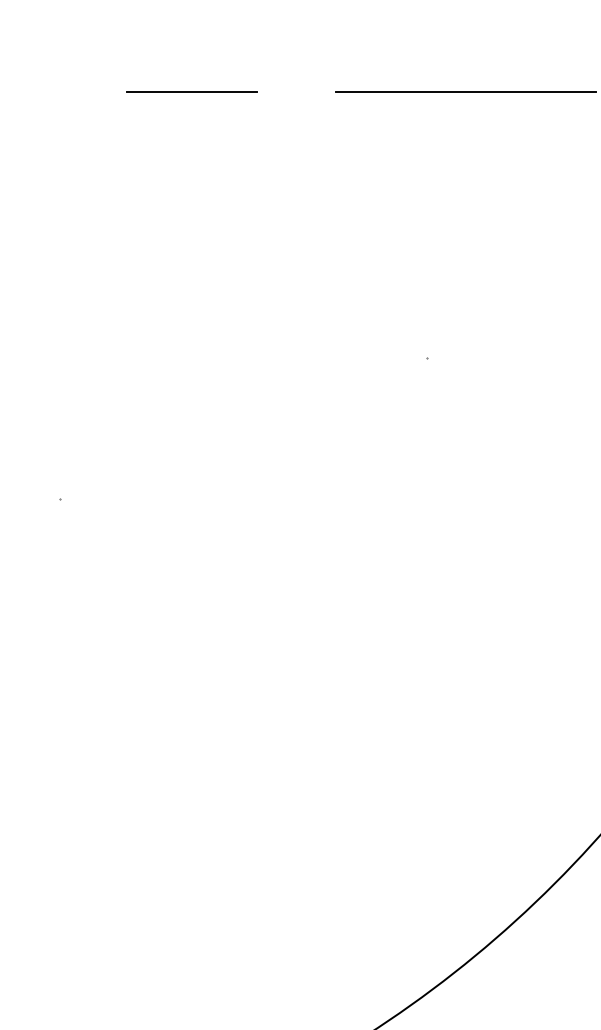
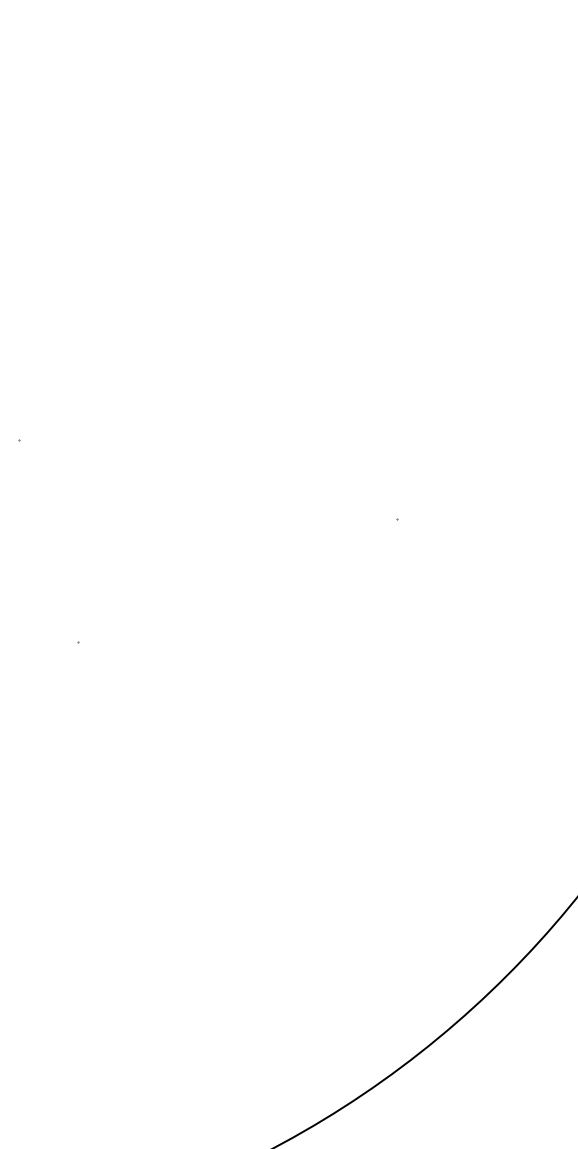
line: (192, 90) -> (192, 287), removed
line: (465, 91) -> (429, 288), removed

